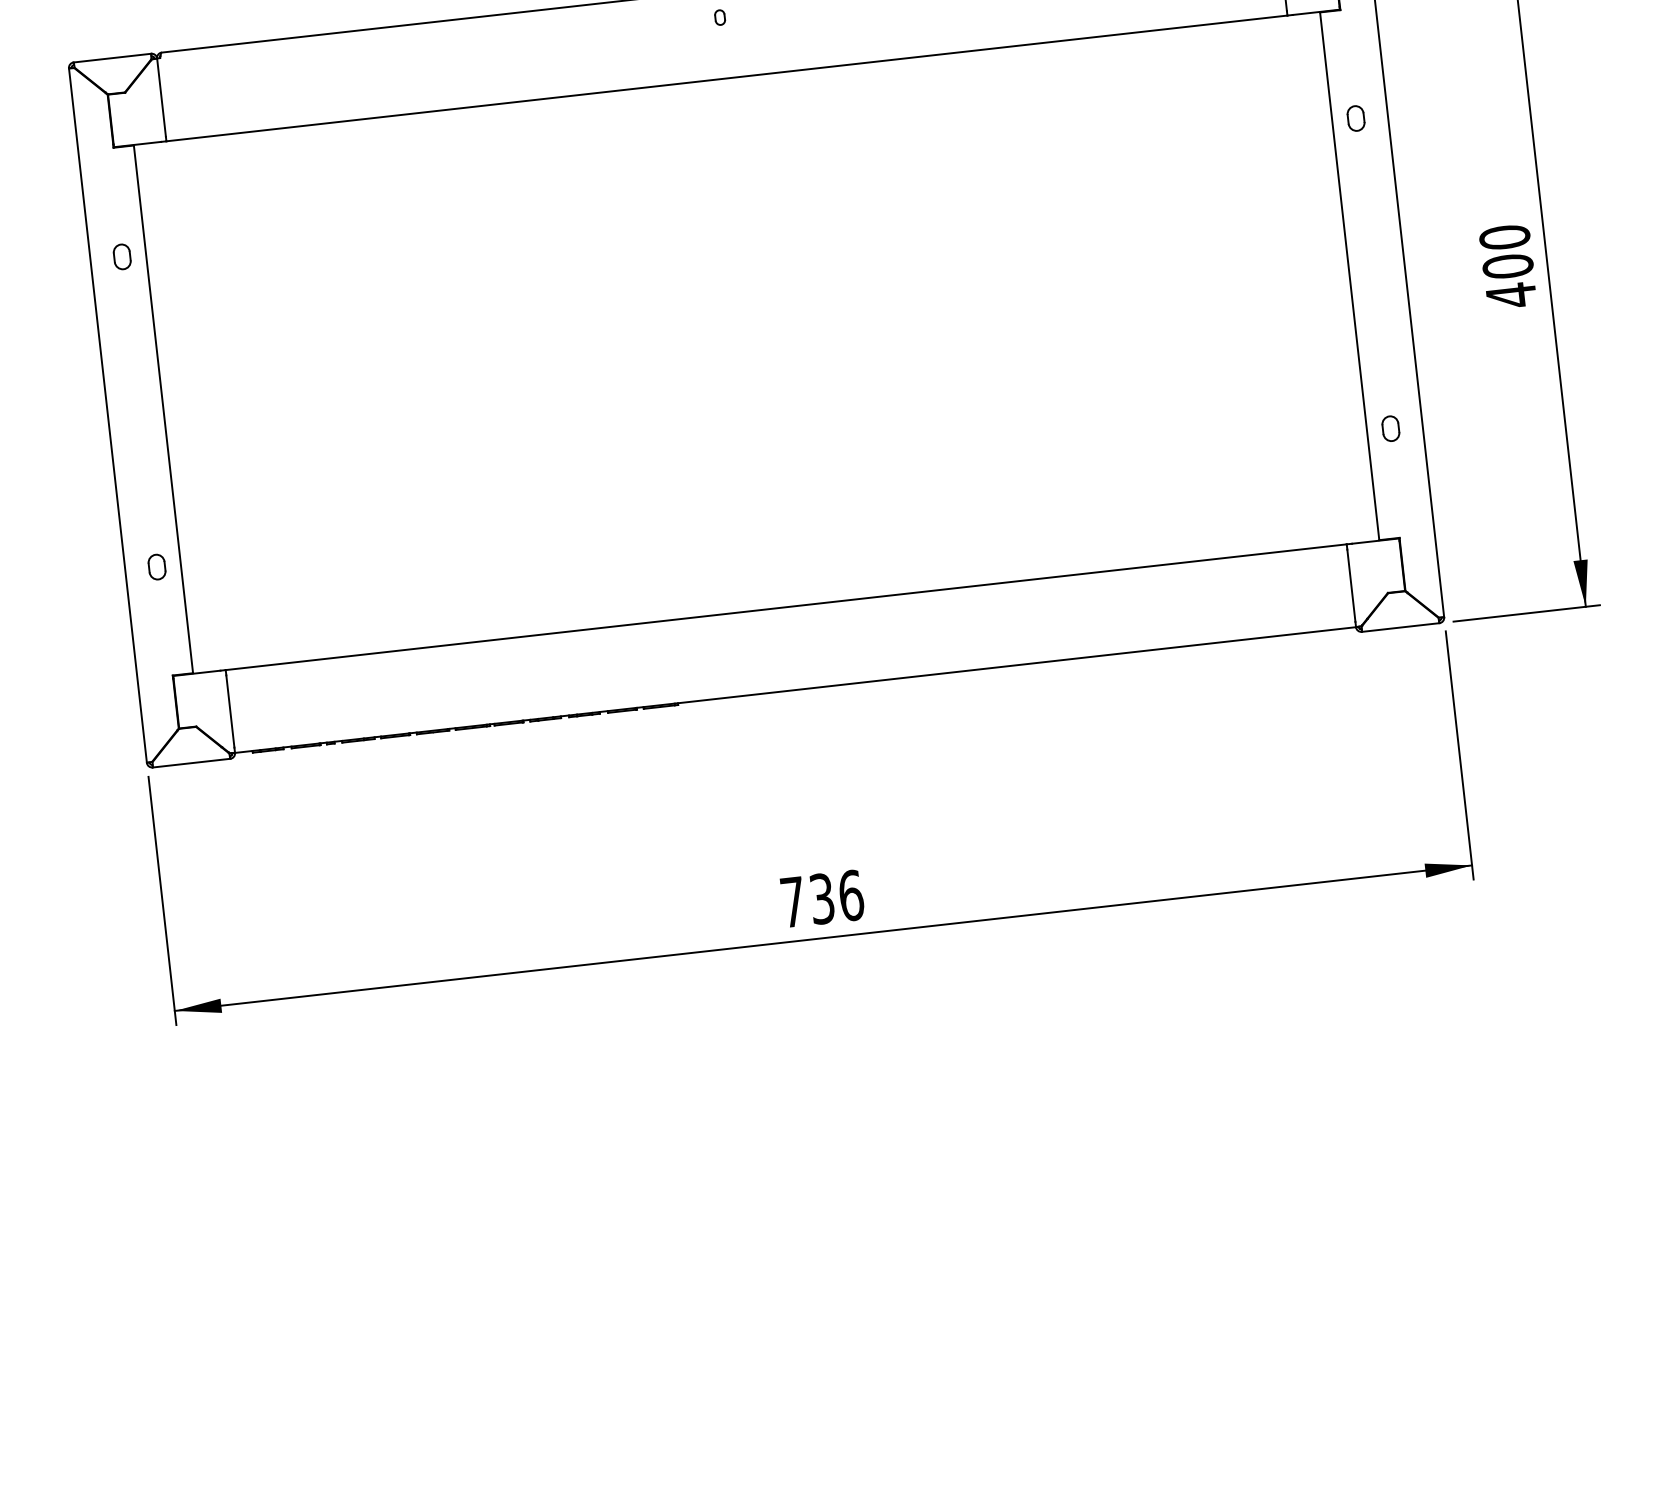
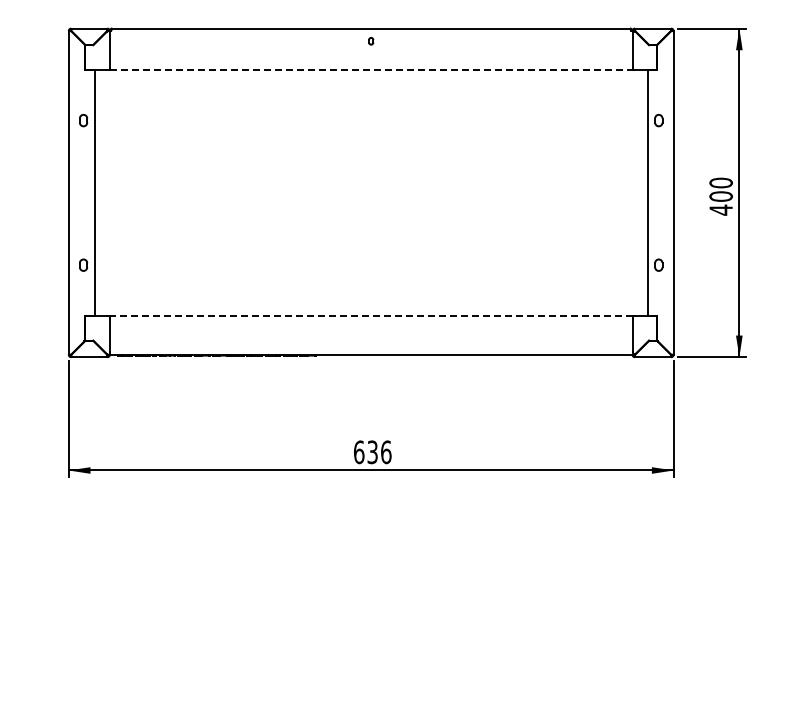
line: (727, 78) -> (371, 69), solid -> dashed
line: (784, 608) -> (370, 316), solid -> dashed
text: (793, 902) -> (359, 452), 736 -> 636

